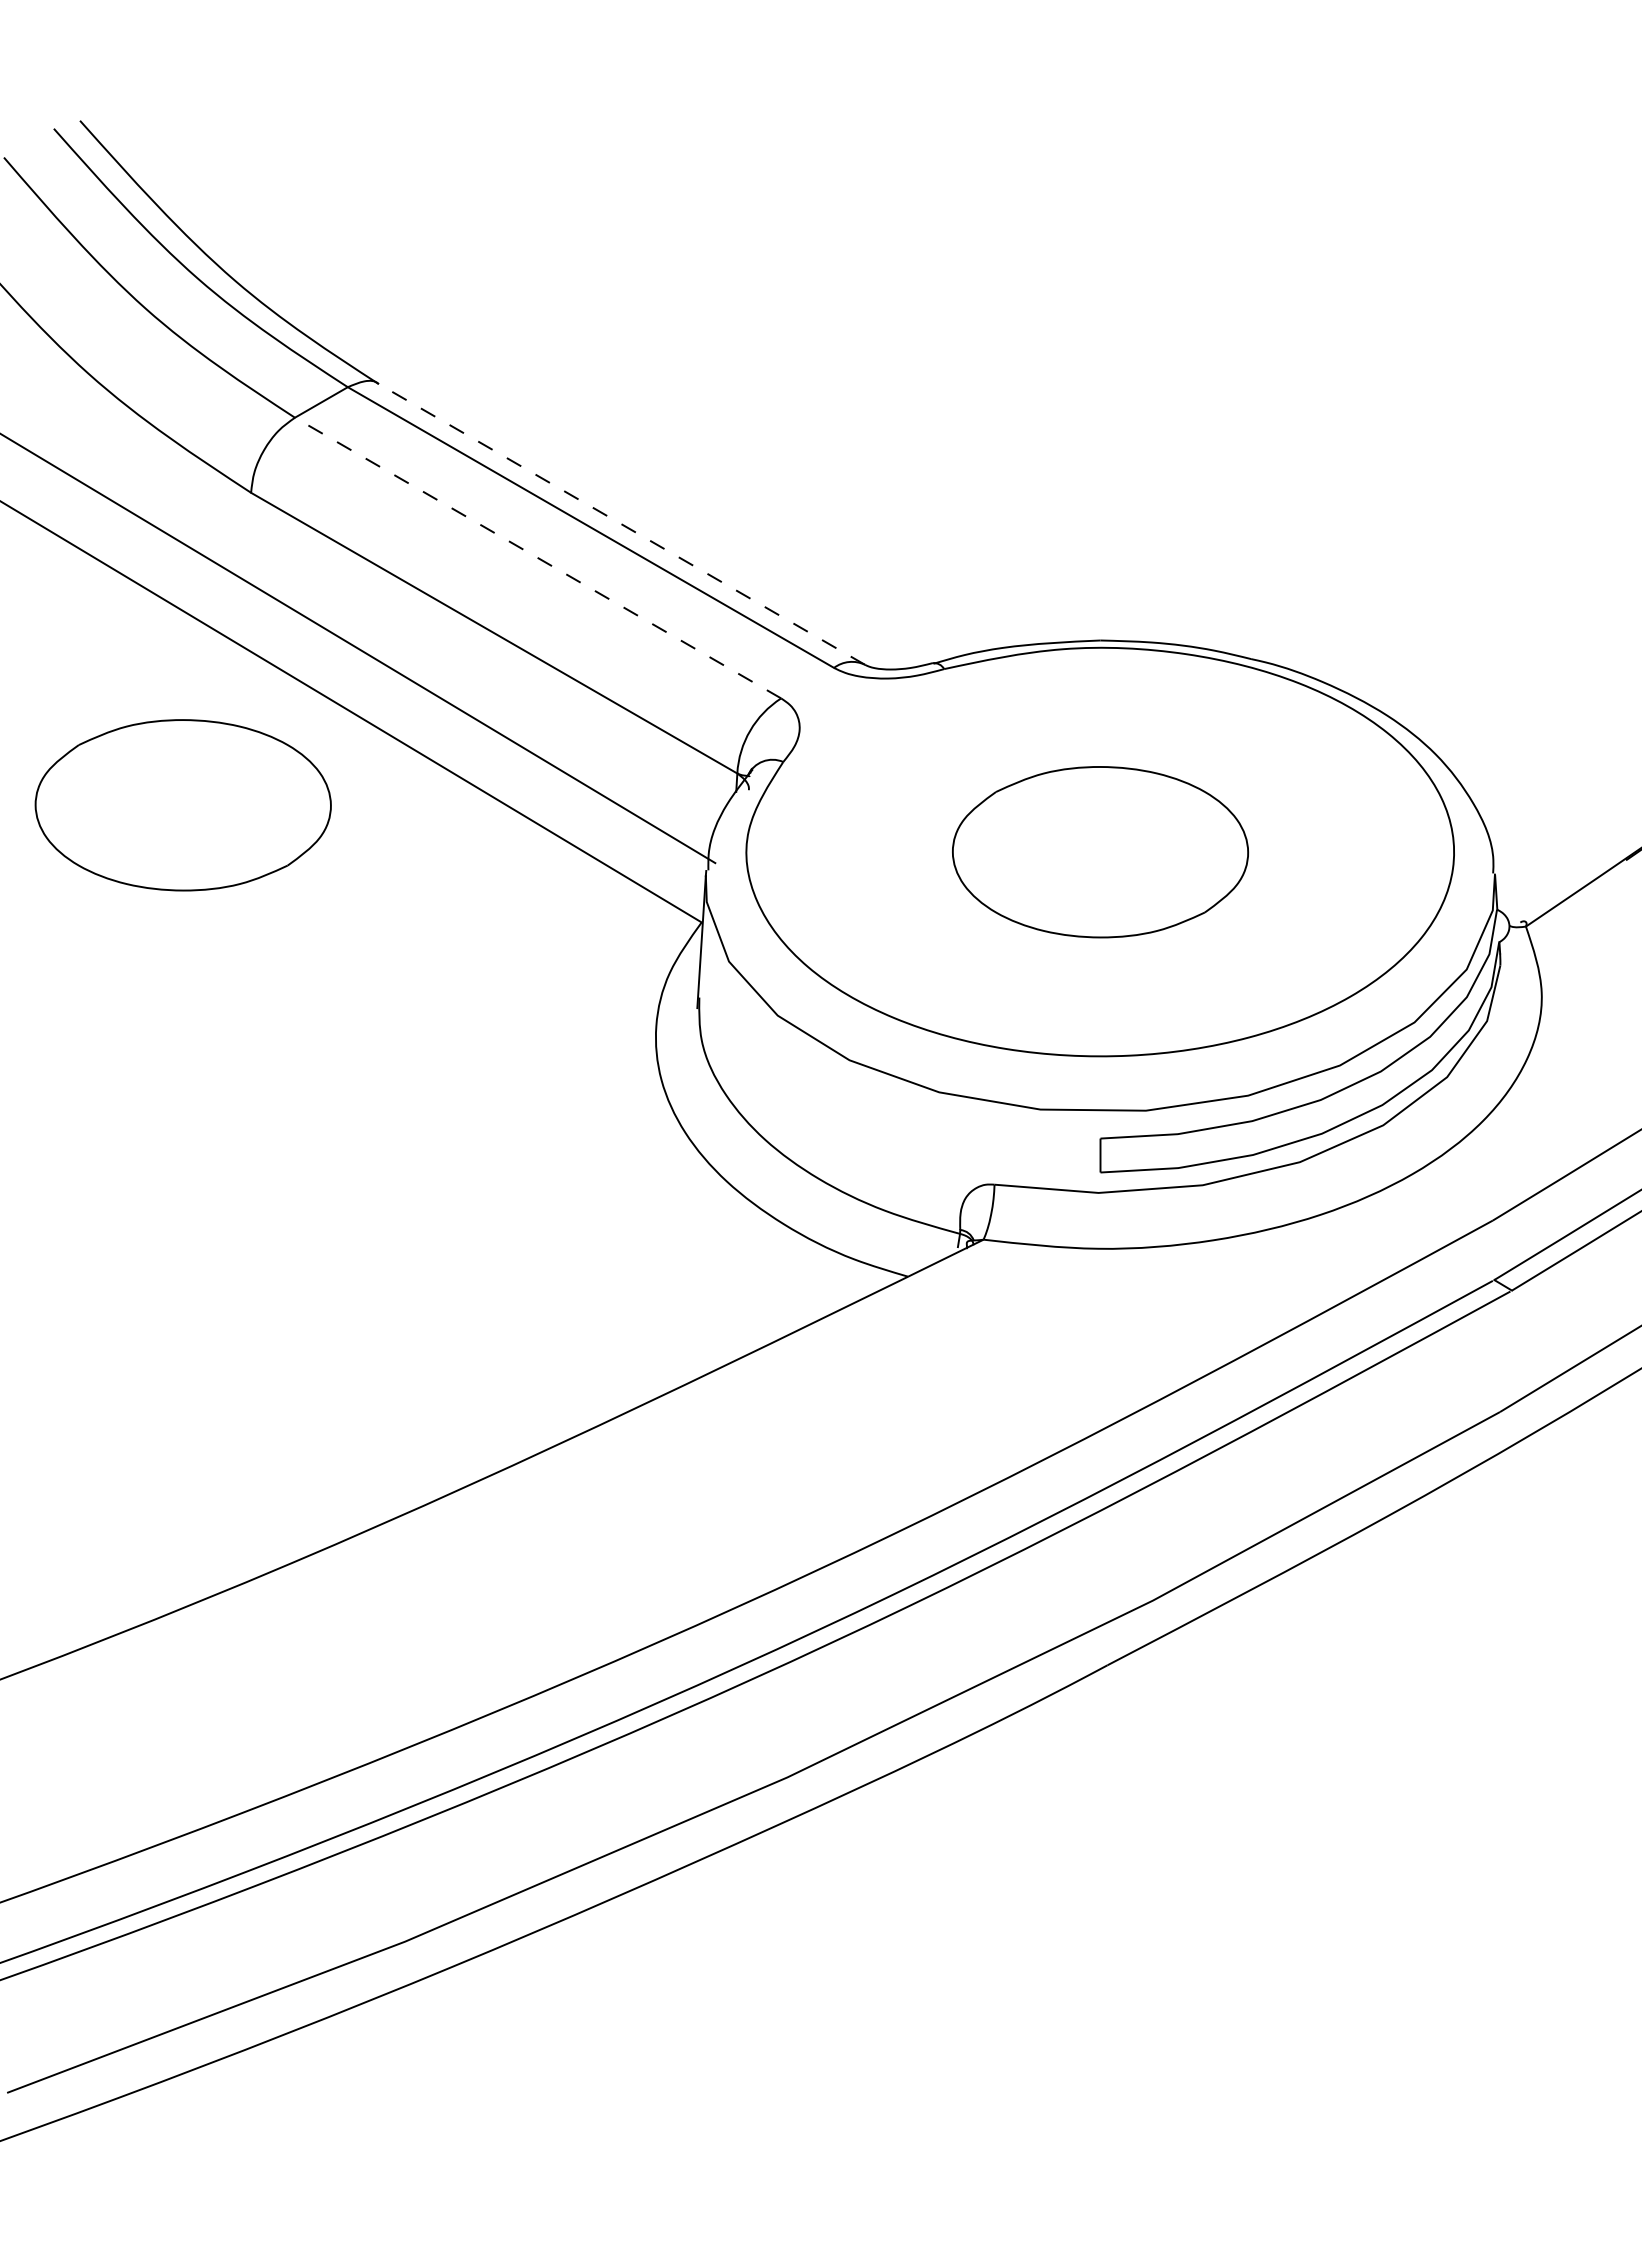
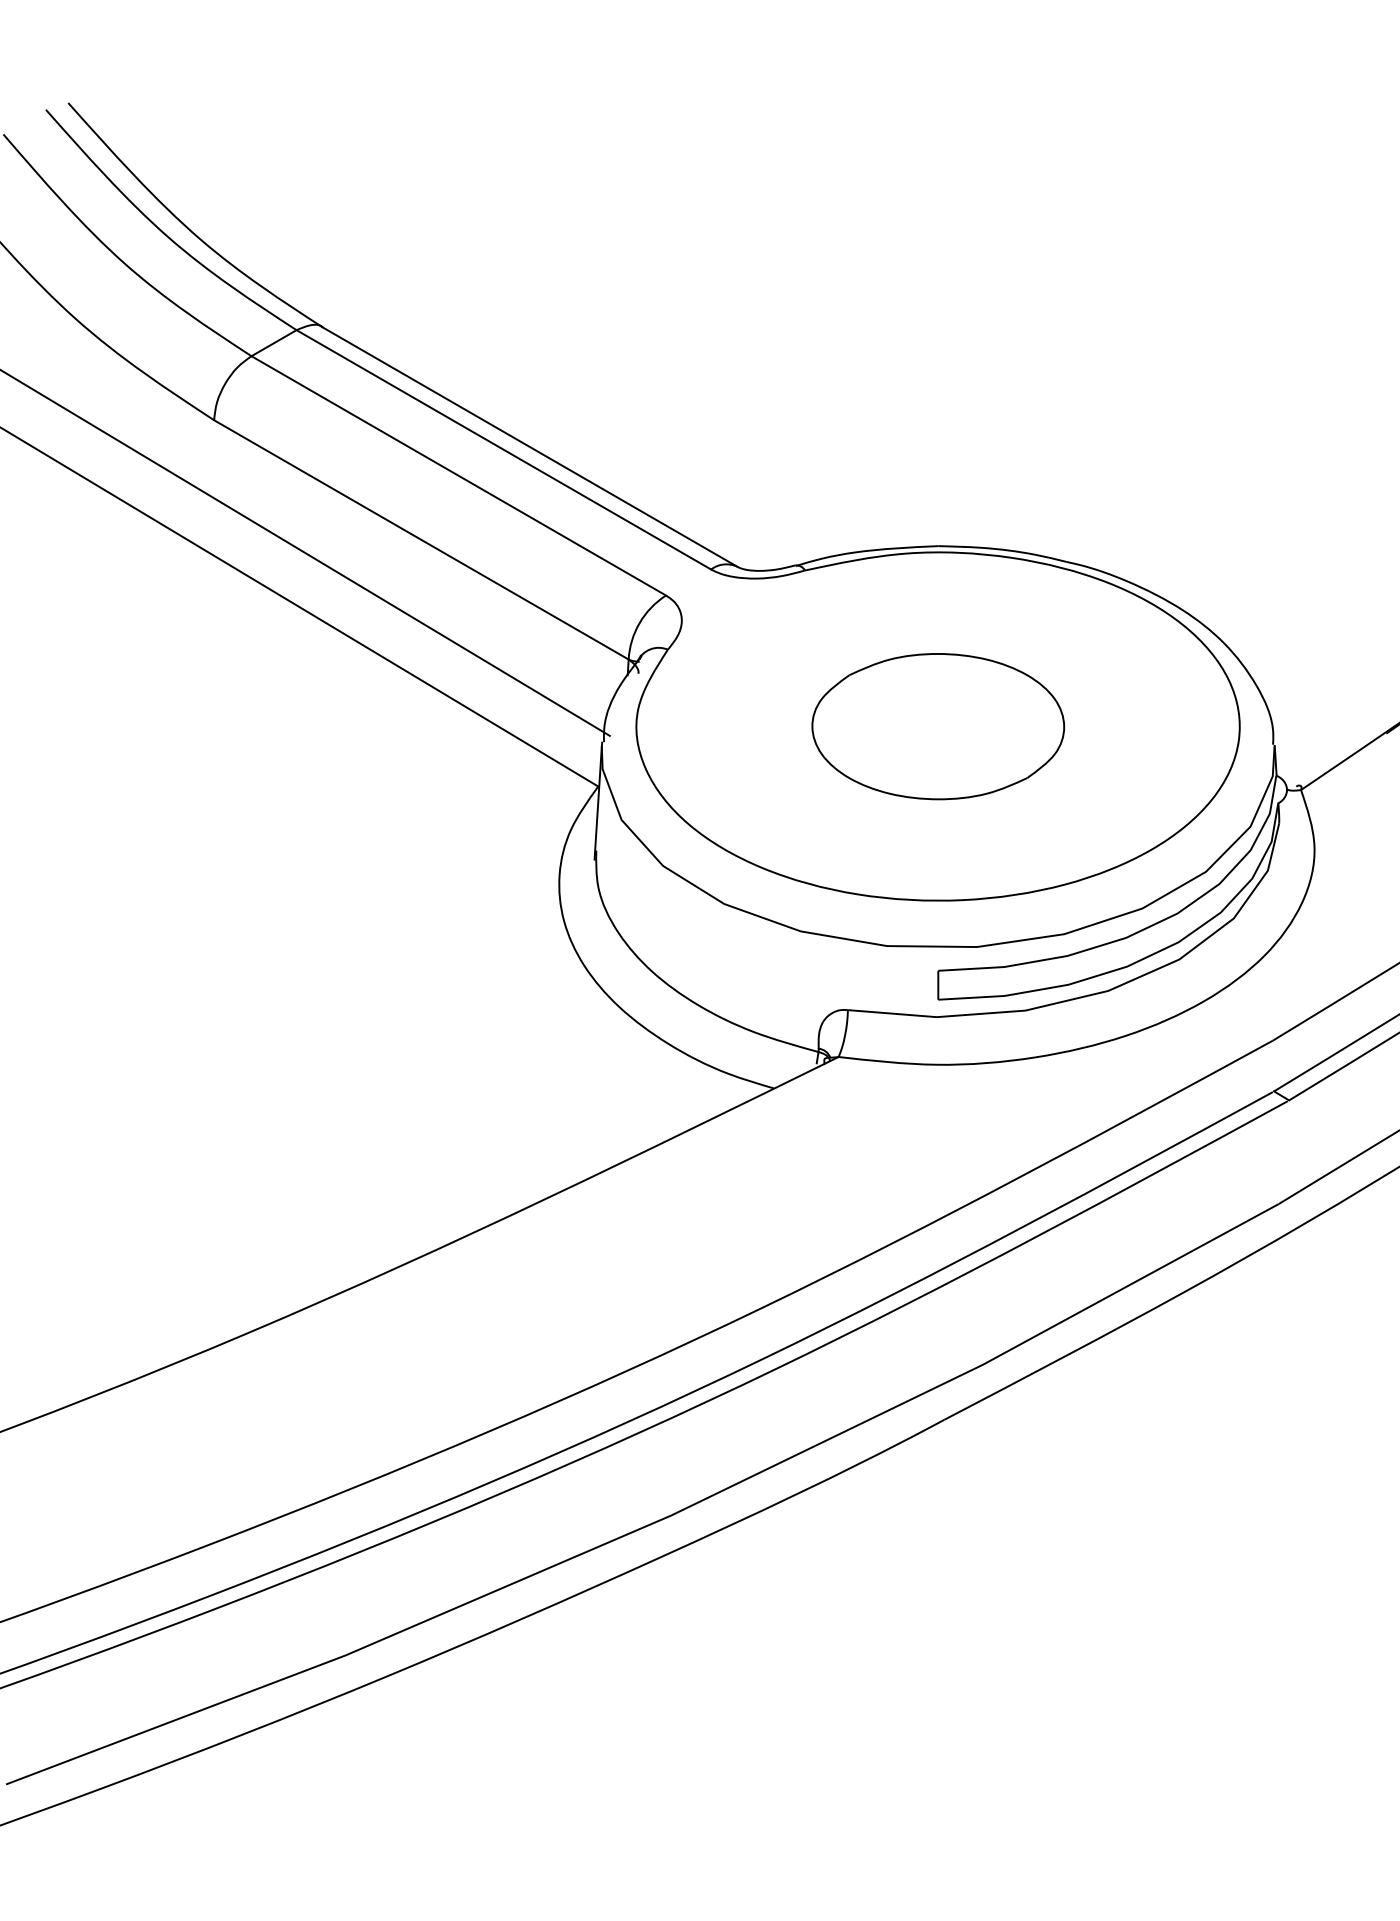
line: (622, 524) -> (530, 447), dashed -> solid
line: (537, 557) -> (458, 475), dashed -> solid
part: (183, 805) -> (156, 686), removed

